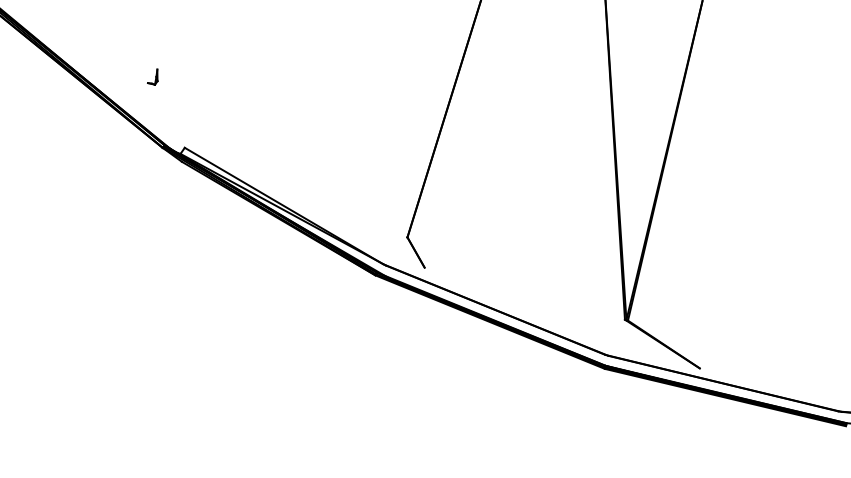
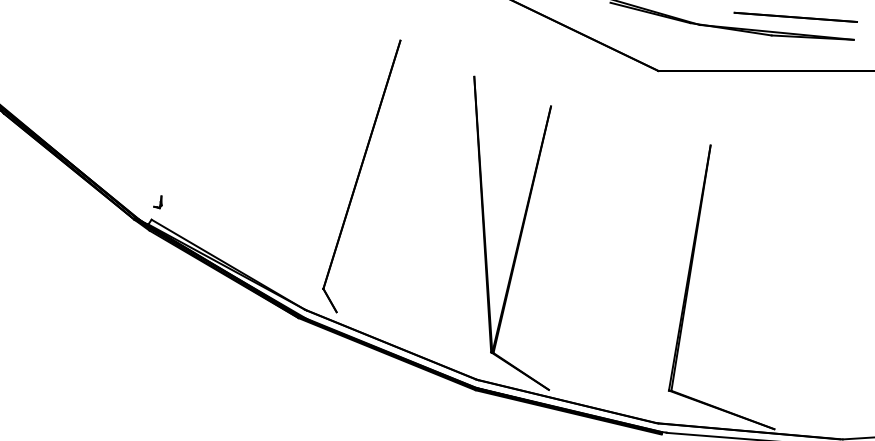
part: (152, 77) -> (157, 202), moved

